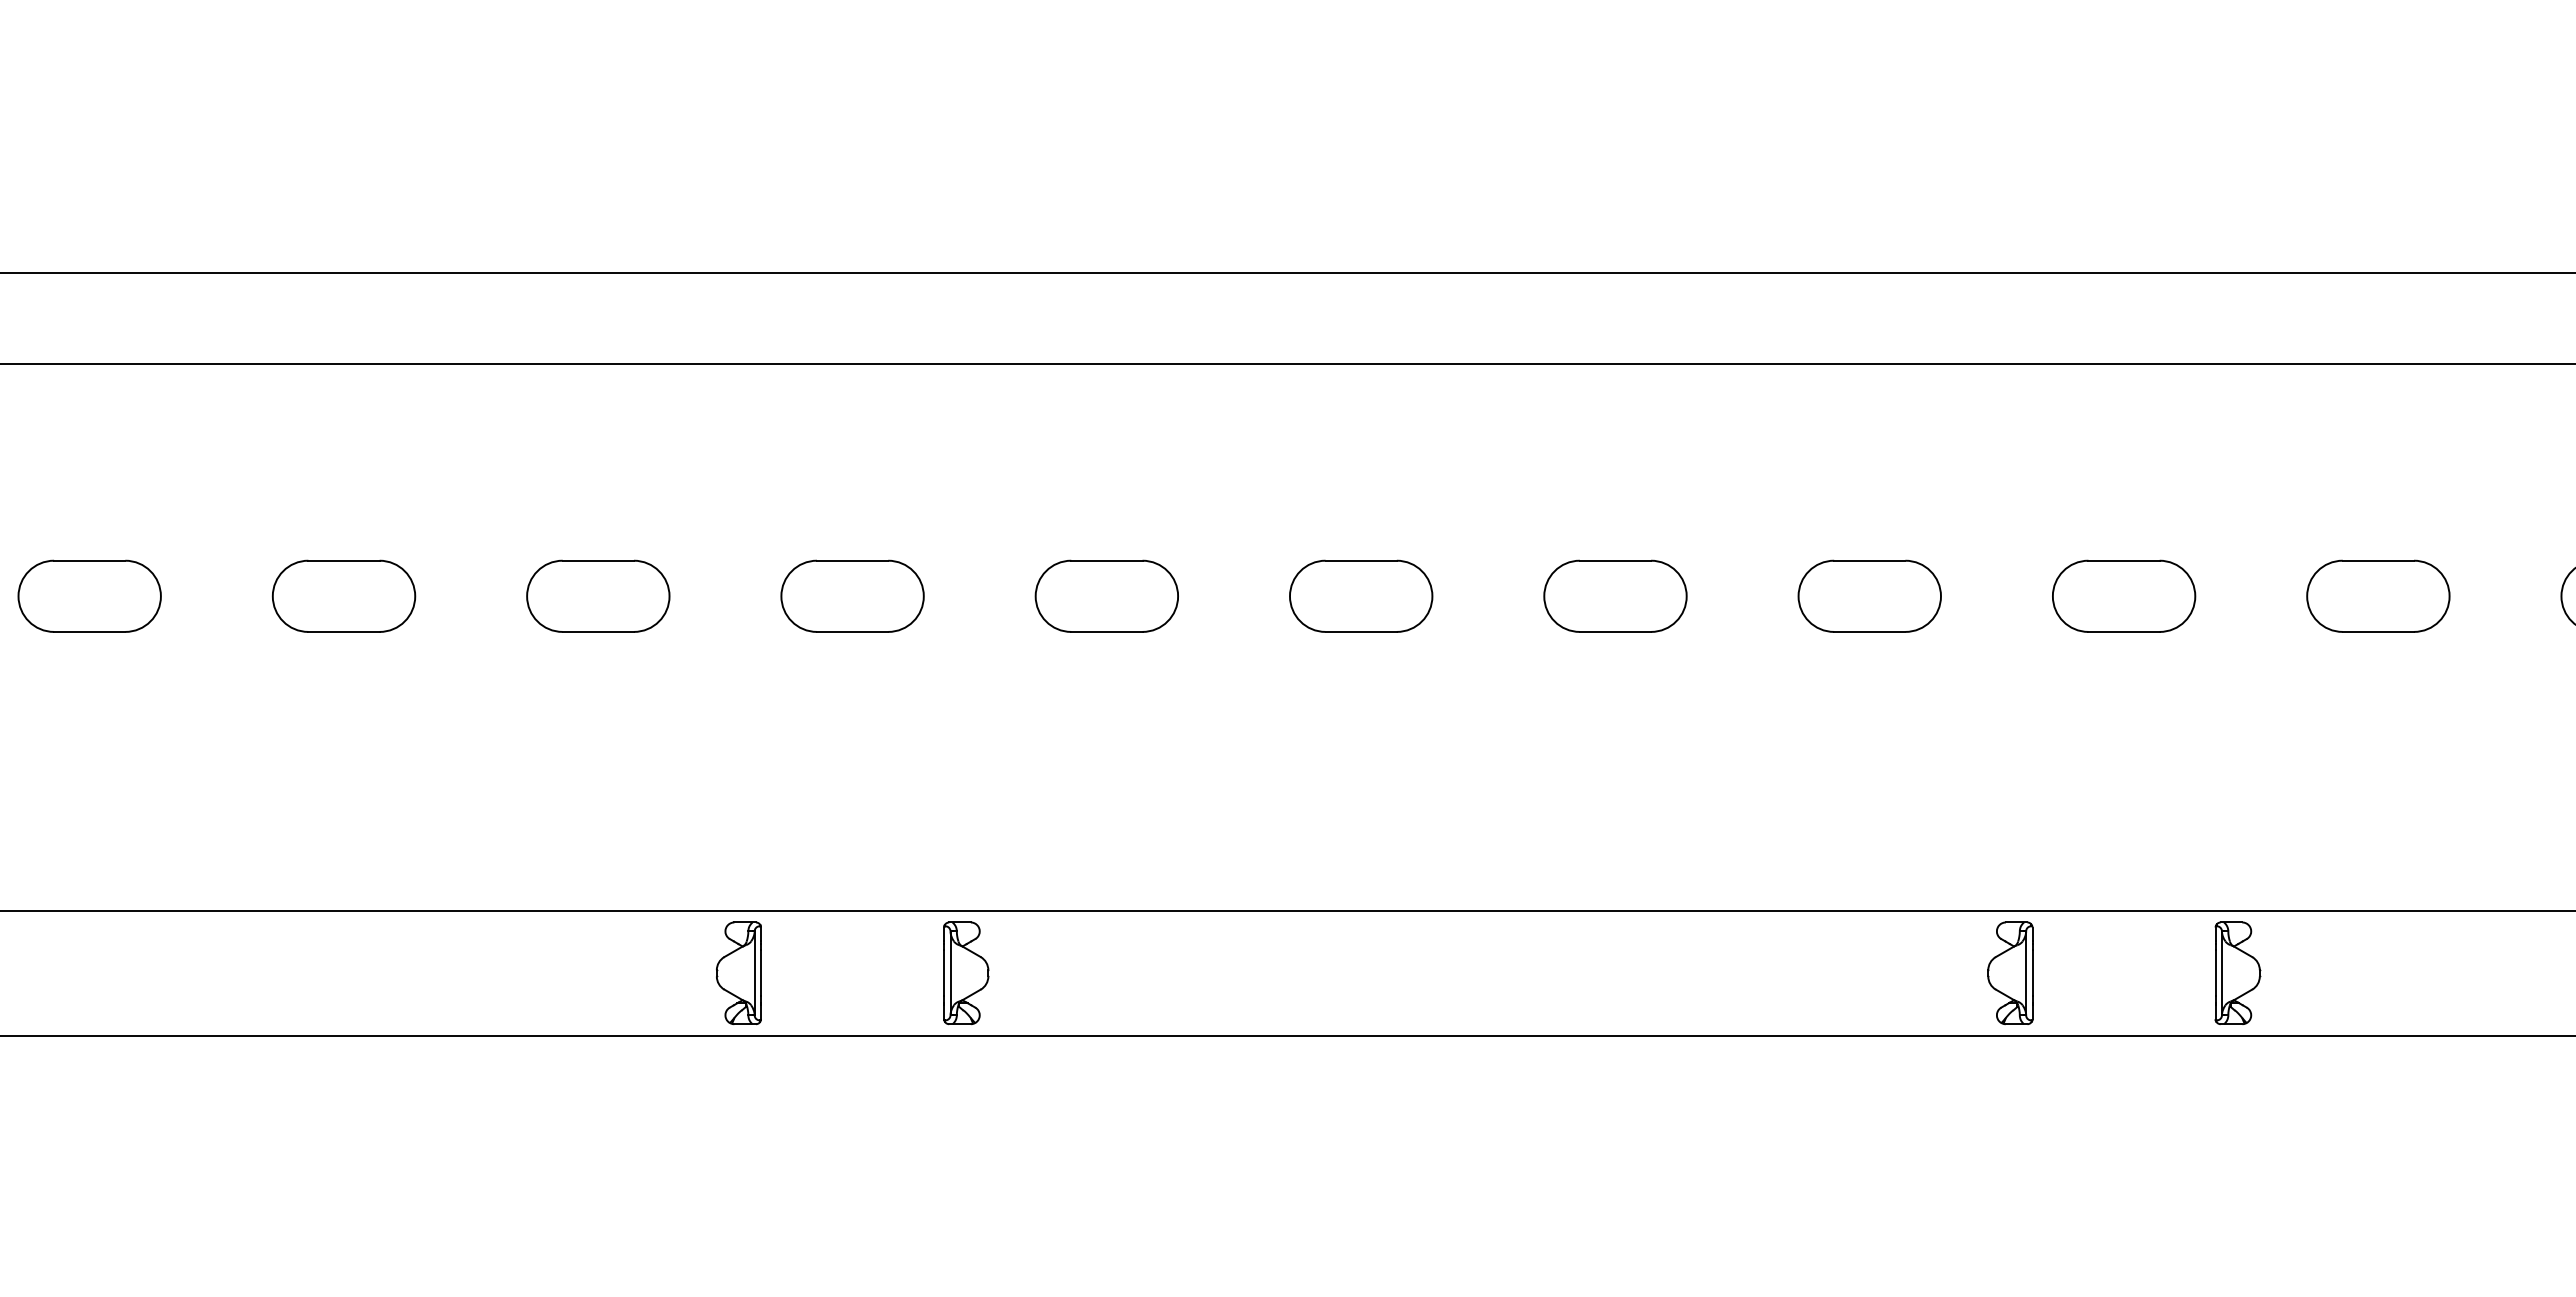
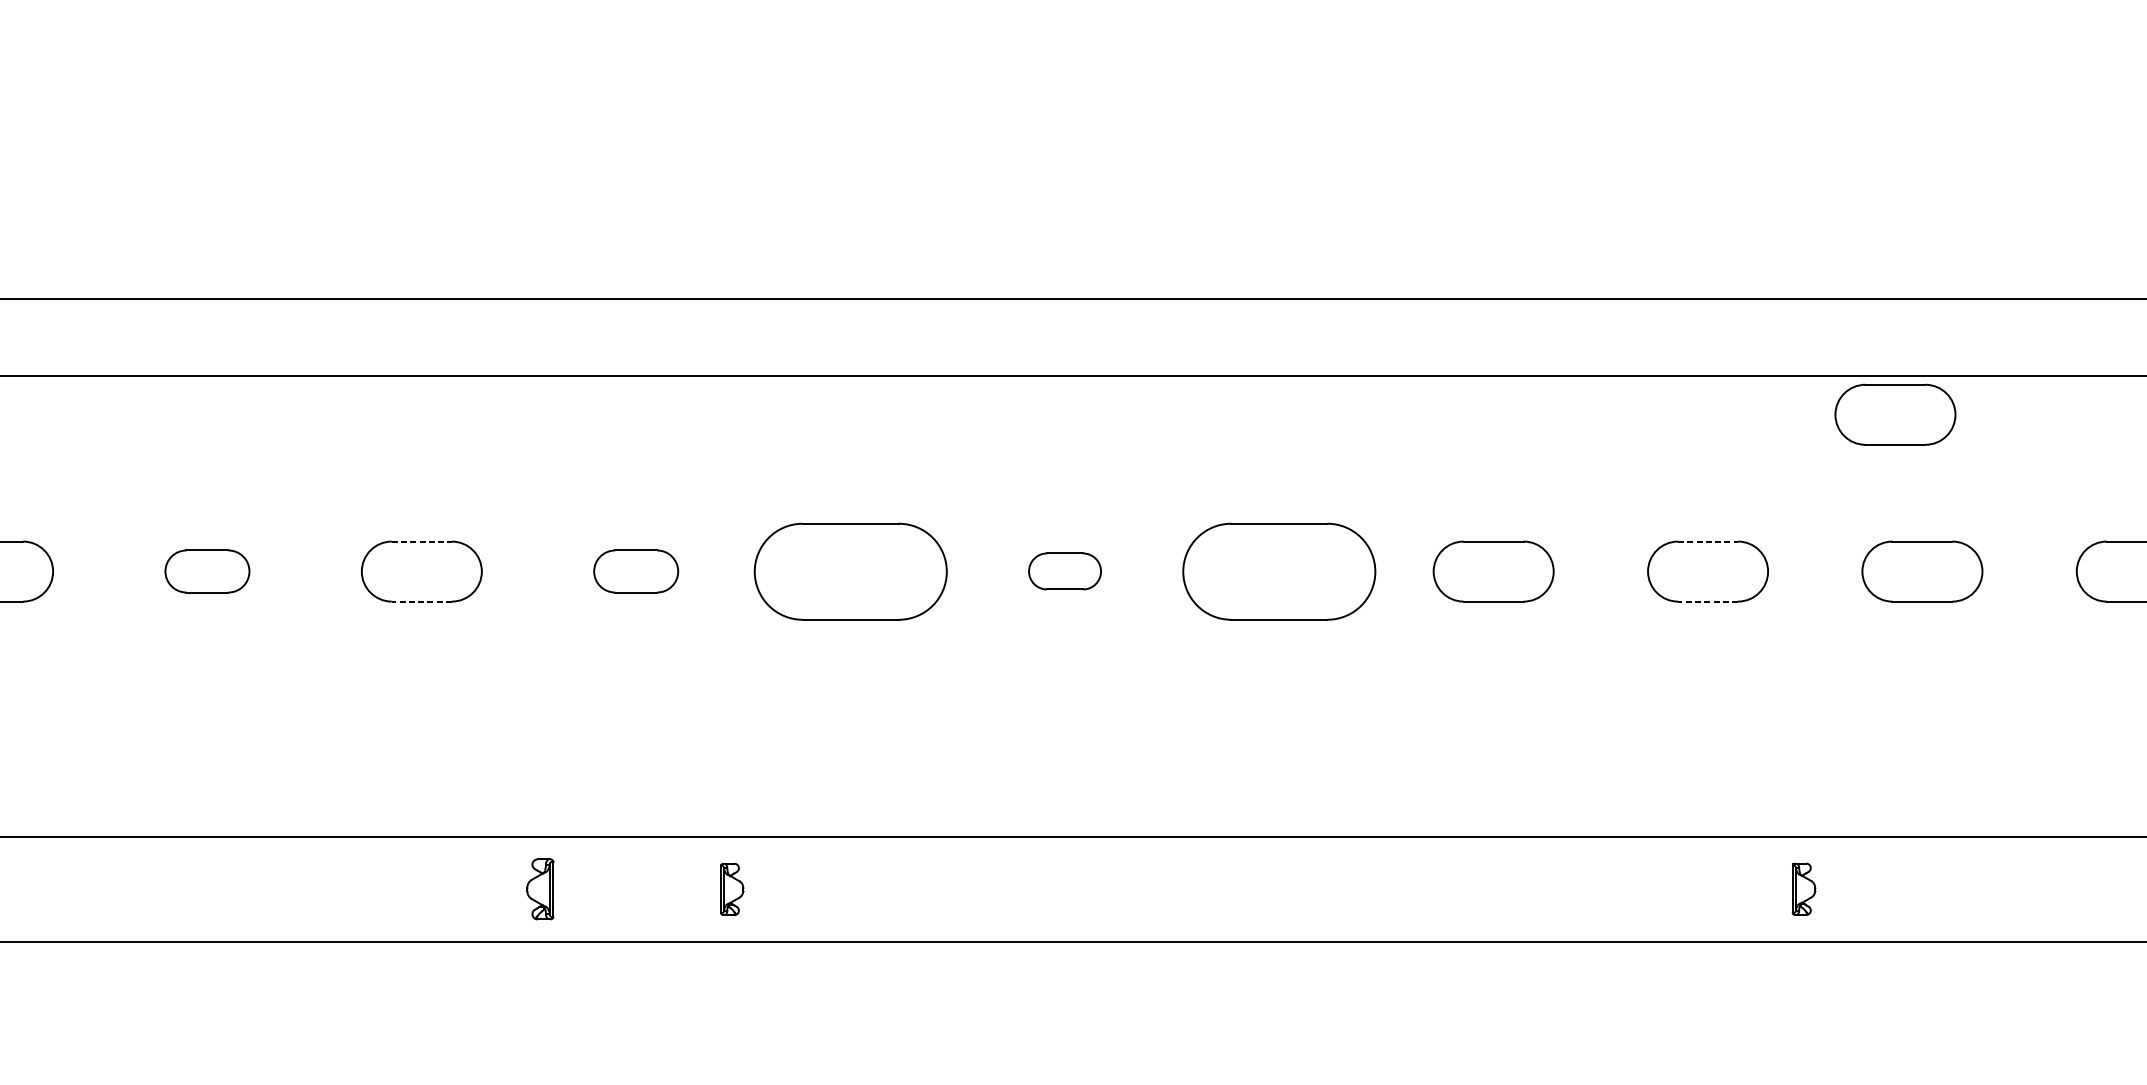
part: (2346, 409) -> (1895, 414), added
line: (598, 560) -> (422, 541), solid -> dashed
line: (2124, 560) -> (1708, 541), solid -> dashed
part: (343, 595) -> (207, 570), size x0.7
part: (852, 595) -> (636, 570), size x0.7
part: (1106, 595) -> (850, 570), size x1.6
part: (1361, 595) -> (1065, 570), size x0.6
part: (1615, 595) -> (1279, 570), size x1.6
line: (598, 631) -> (422, 601), solid -> dashed
line: (2124, 631) -> (1708, 601), solid -> dashed
part: (2010, 972) -> (1612, 888), removed
part: (2237, 972) -> (1803, 888), size x0.6
part: (738, 973) -> (540, 889), size x0.7
part: (966, 973) -> (732, 889), size x0.6

